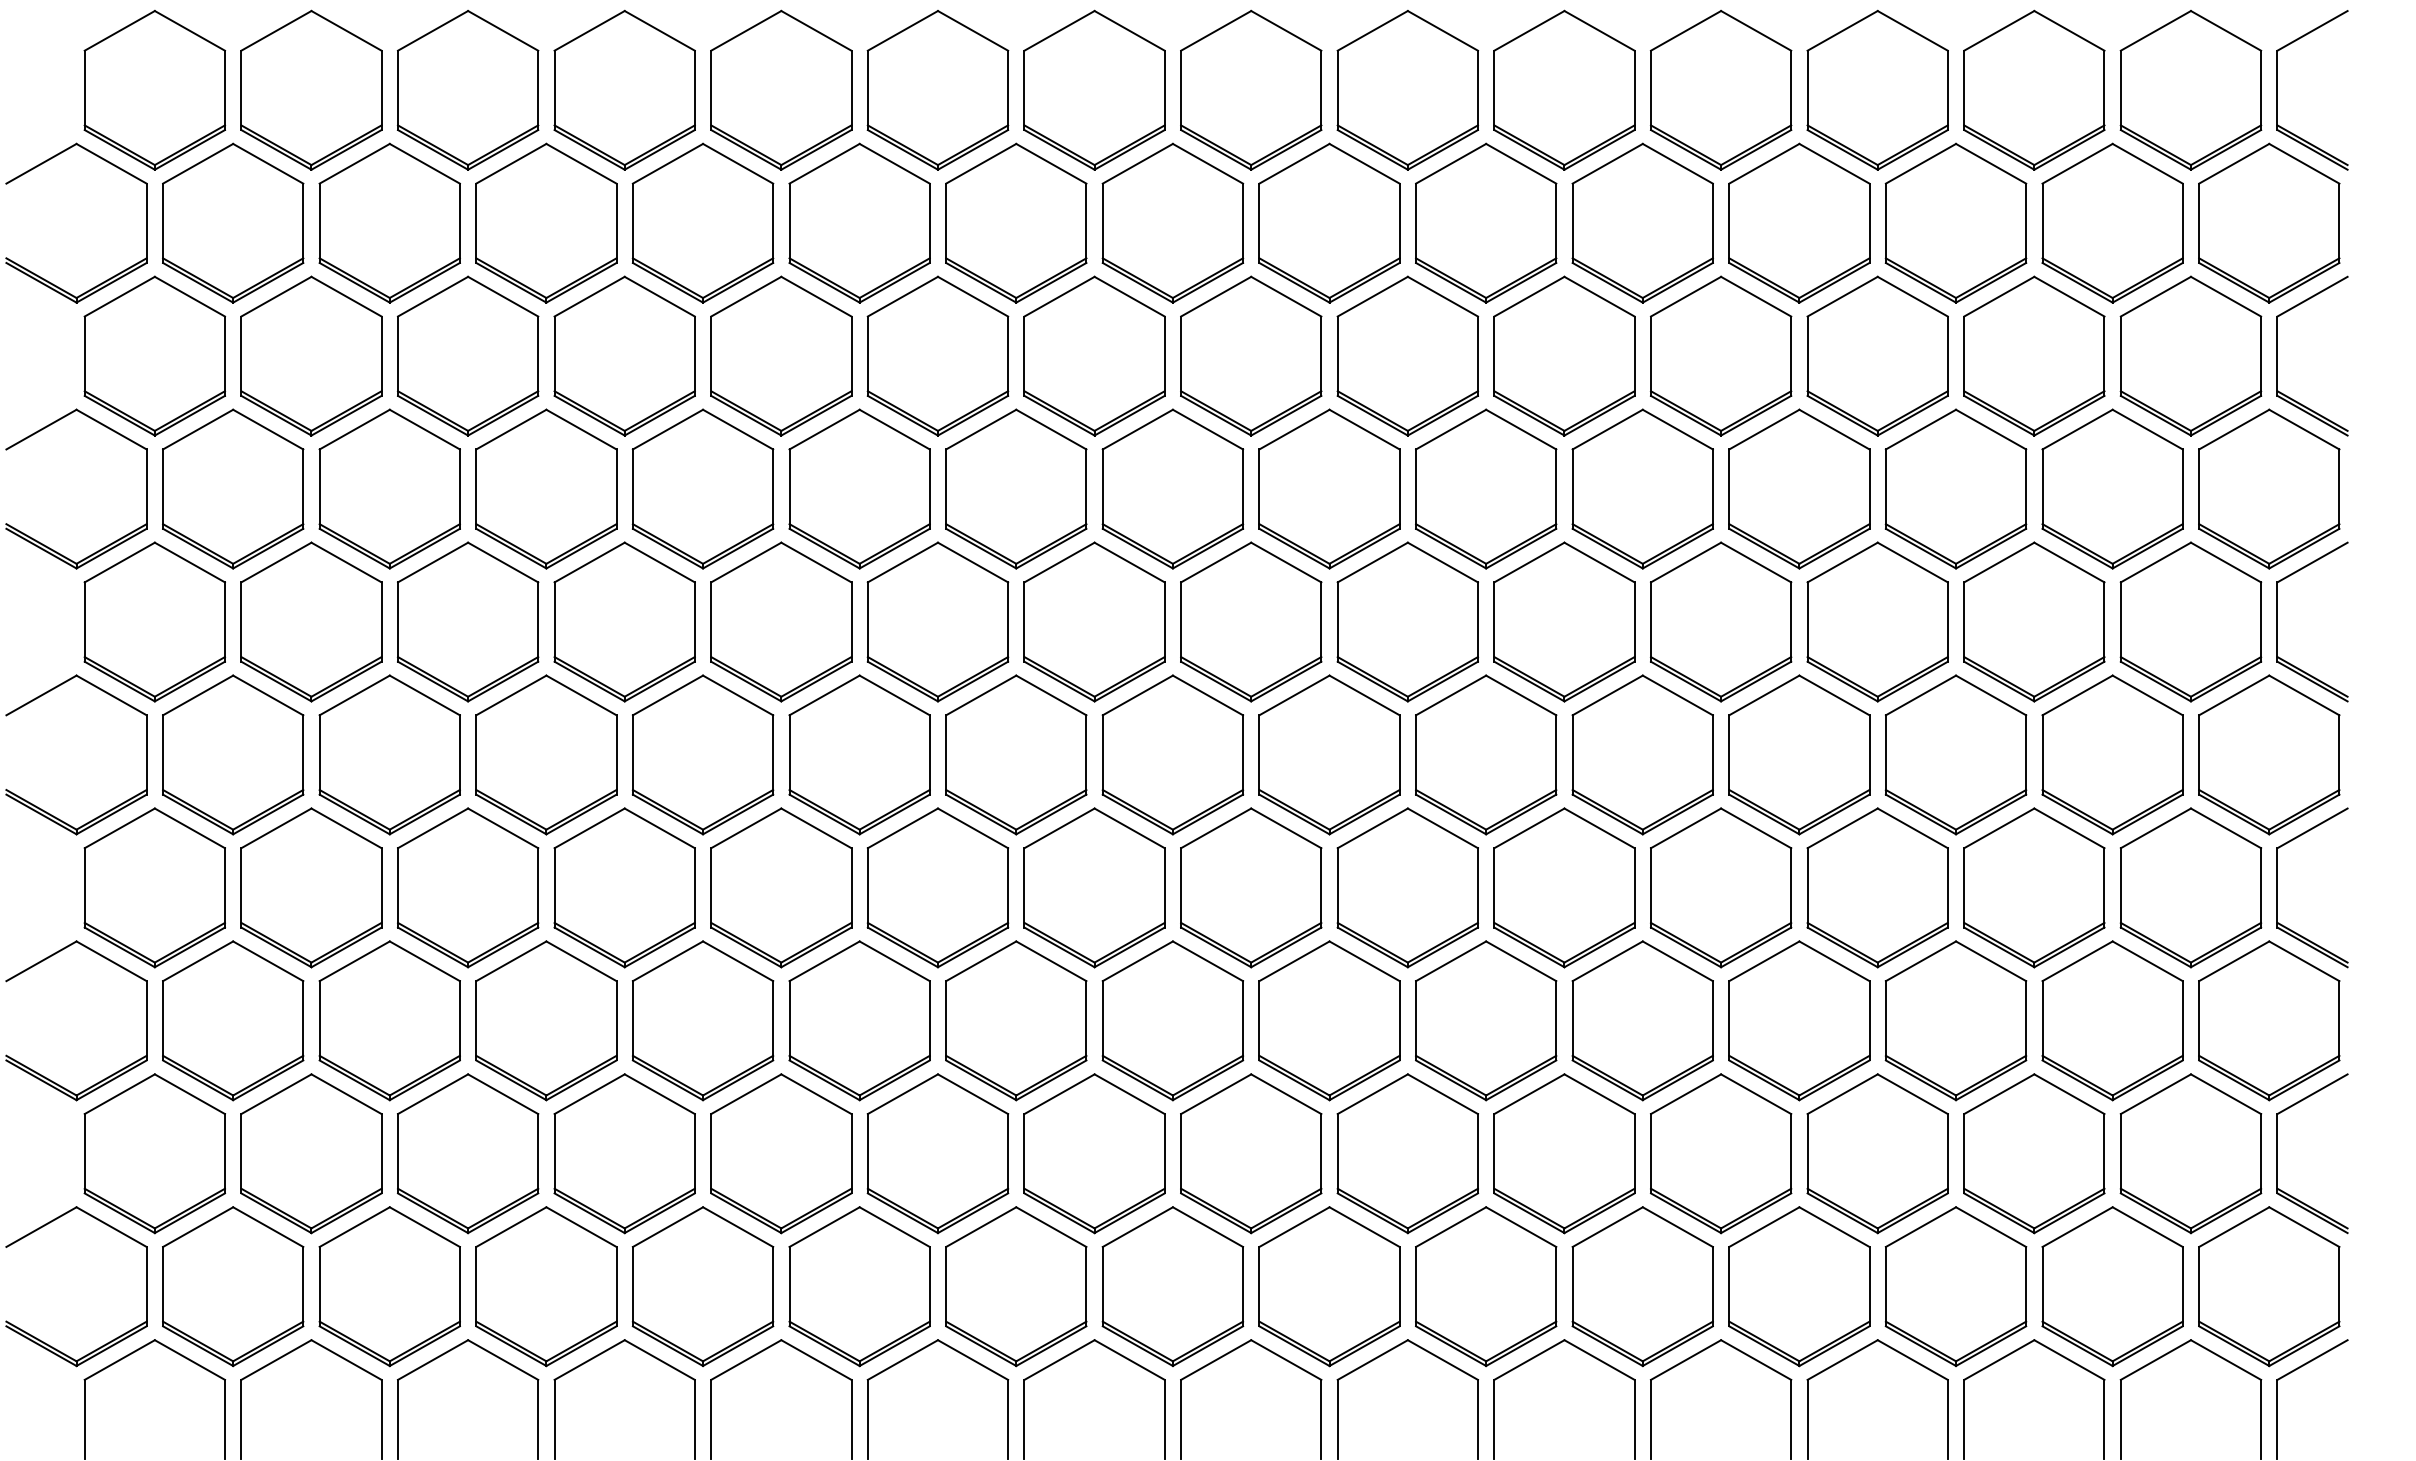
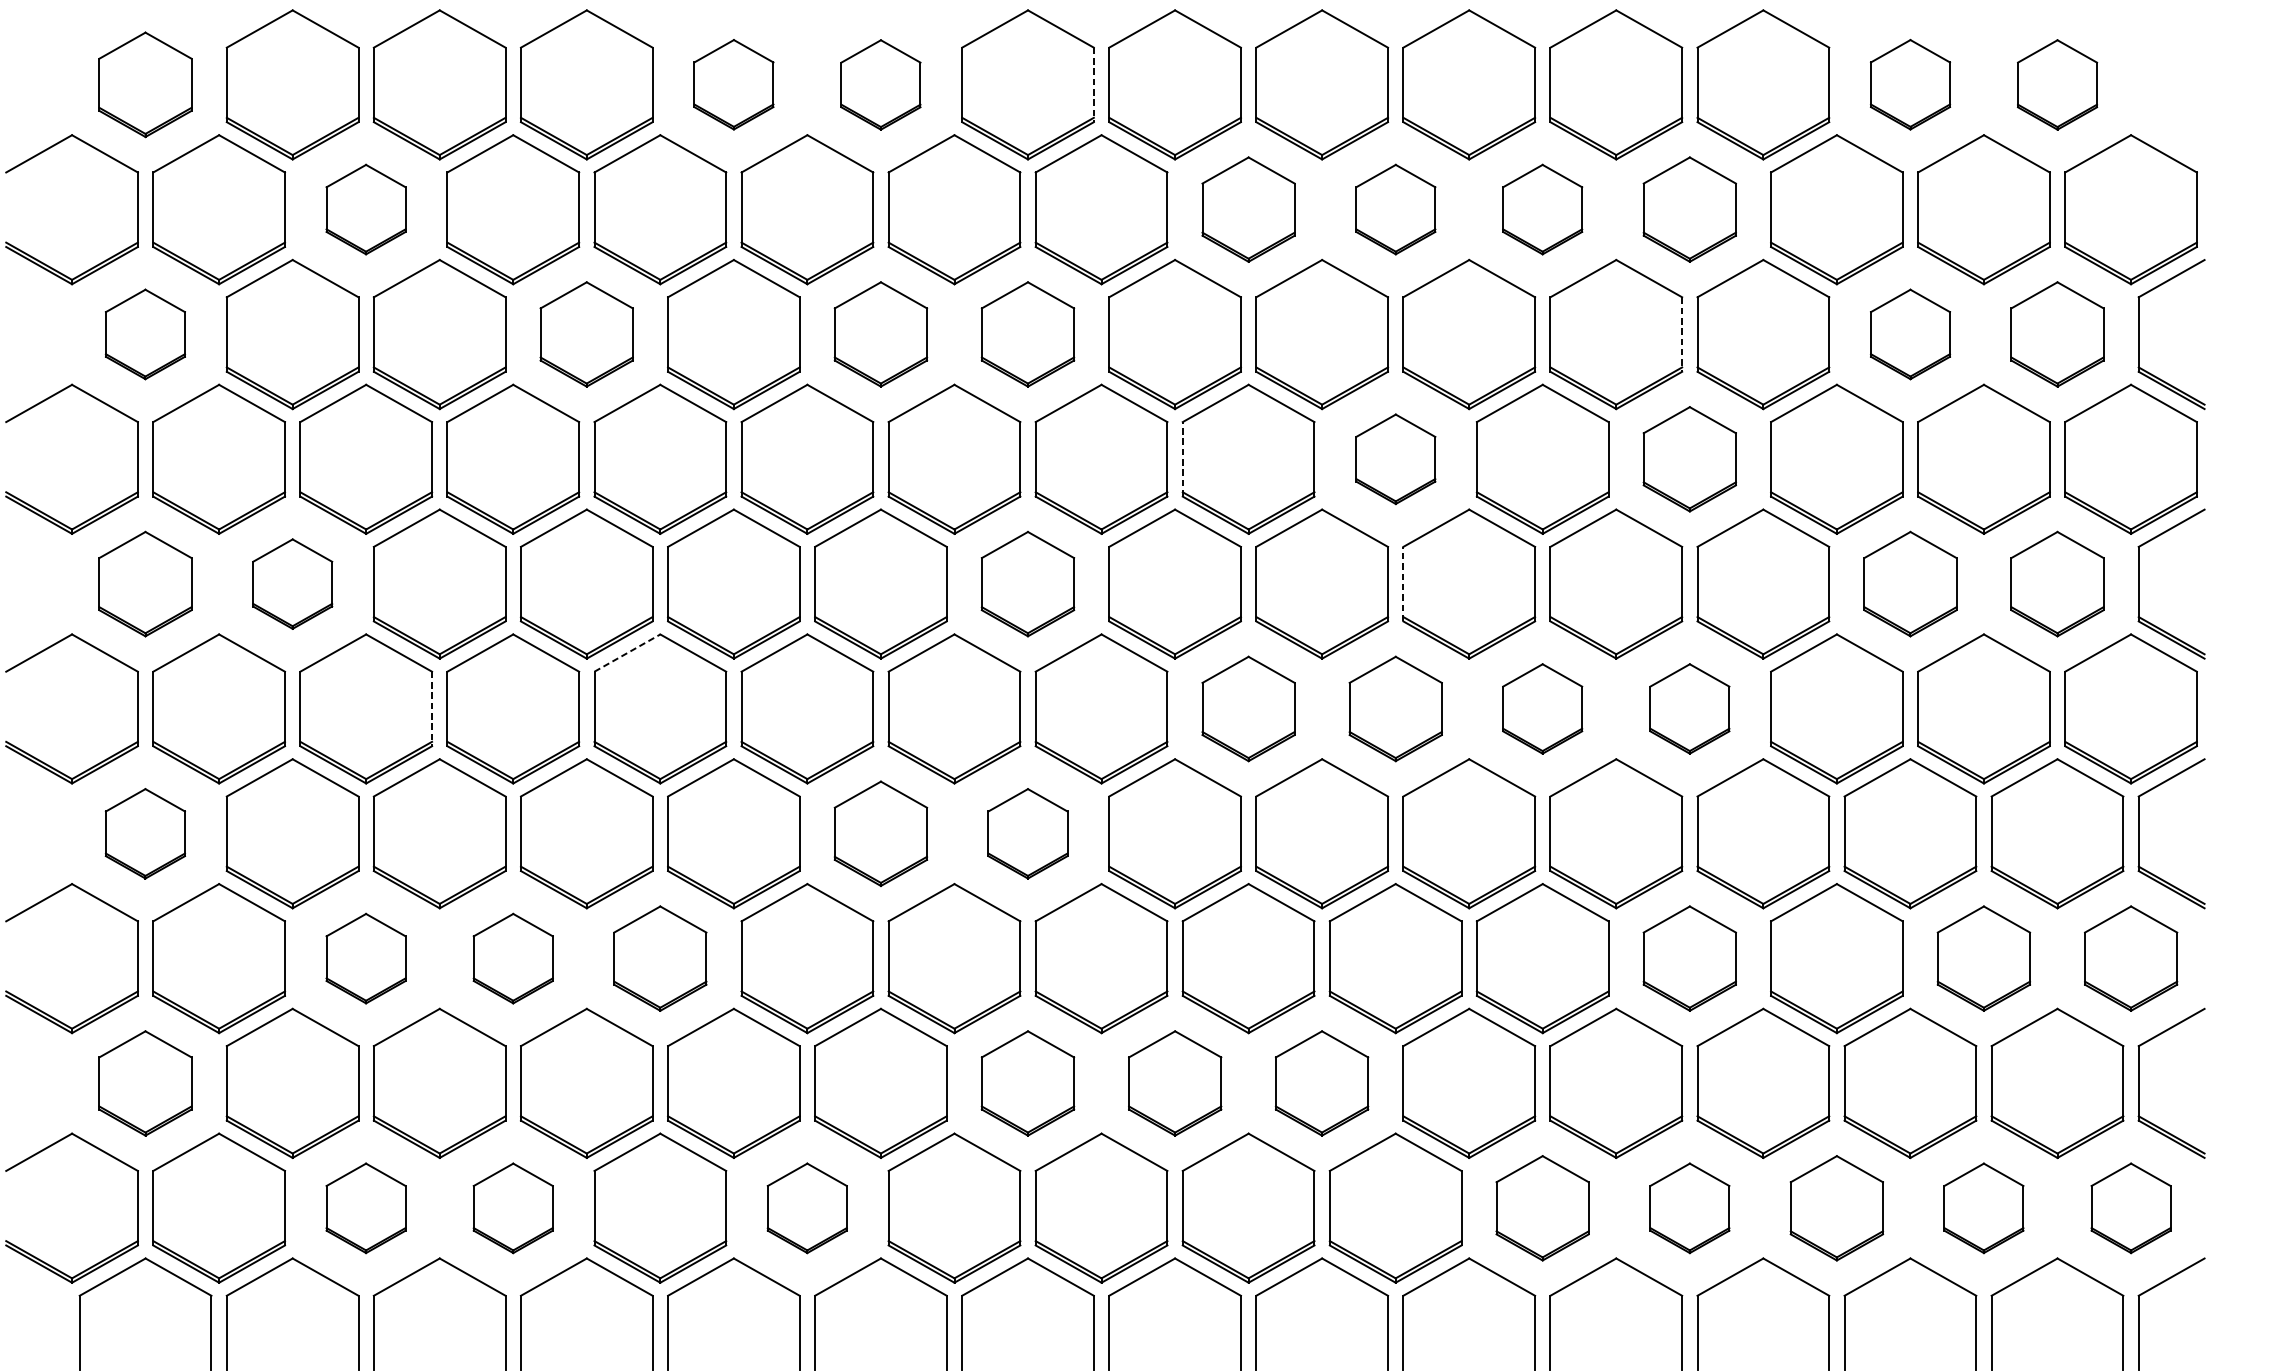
part: (154, 89) -> (145, 84), size x0.7
part: (781, 89) -> (734, 84), size x0.6
part: (2034, 89) -> (1910, 84), size x0.6
part: (937, 90) -> (880, 85), size x0.6
line: (1164, 90) -> (1093, 85), solid -> dashed
part: (2190, 90) -> (2057, 85), size x0.6
part: (2277, 90) -> (2138, 85), removed
part: (389, 222) -> (365, 208), size x0.6
part: (1329, 222) -> (1248, 208), size x0.7
part: (1486, 222) -> (1396, 208), size x0.6
part: (1642, 222) -> (1542, 208), size x0.6
part: (1799, 222) -> (1689, 208), size x0.7
part: (154, 355) -> (145, 333), size x0.6
part: (624, 355) -> (586, 333), size x0.7
part: (937, 355) -> (880, 333), size x0.7
part: (1094, 355) -> (1027, 333), size x0.7
part: (2034, 355) -> (1910, 333), size x0.6
part: (2190, 355) -> (2057, 333), size x0.7
line: (1791, 356) -> (1682, 334), solid -> dashed
part: (1486, 488) -> (1396, 458), size x0.6
part: (1799, 488) -> (1689, 458), size x0.7
line: (1259, 489) -> (1182, 459), solid -> dashed
part: (154, 621) -> (145, 583), size x0.7
part: (311, 621) -> (292, 583), size x0.6
part: (1094, 621) -> (1027, 583), size x0.7
part: (2034, 621) -> (1910, 583), size x0.7
part: (2190, 621) -> (2057, 583), size x0.7
line: (1494, 622) -> (1403, 584), solid -> dashed
line: (668, 695) -> (627, 653), solid -> dashed
line: (459, 754) -> (431, 708), solid -> dashed
part: (1329, 754) -> (1248, 708), size x0.7
part: (1486, 754) -> (1396, 708), size x0.7
part: (1642, 754) -> (1542, 708), size x0.6
part: (1799, 754) -> (1689, 708), size x0.6
part: (154, 887) -> (145, 833), size x0.6
part: (937, 887) -> (880, 833), size x0.7
part: (1094, 887) -> (1027, 833), size x0.6
part: (389, 1020) -> (365, 958), size x0.6
part: (546, 1020) -> (513, 958), size x0.6
part: (702, 1020) -> (659, 958), size x0.7
part: (1799, 1020) -> (1689, 958), size x0.7
part: (2112, 1020) -> (1983, 958), size x0.7
part: (2269, 1020) -> (2131, 958), size x0.7
part: (154, 1153) -> (145, 1083), size x0.7
part: (1094, 1153) -> (1027, 1083), size x0.7
part: (1251, 1153) -> (1175, 1083), size x0.7
part: (1407, 1153) -> (1321, 1083), size x0.7
part: (389, 1286) -> (365, 1208), size x0.6
part: (546, 1286) -> (513, 1208), size x0.6
part: (859, 1286) -> (807, 1208), size x0.6
part: (1642, 1286) -> (1542, 1208), size x0.7
part: (1799, 1286) -> (1689, 1208), size x0.6
part: (1955, 1286) -> (1836, 1208), size x0.7
part: (2112, 1286) -> (1983, 1208), size x0.6
part: (2269, 1286) -> (2131, 1208), size x0.6

